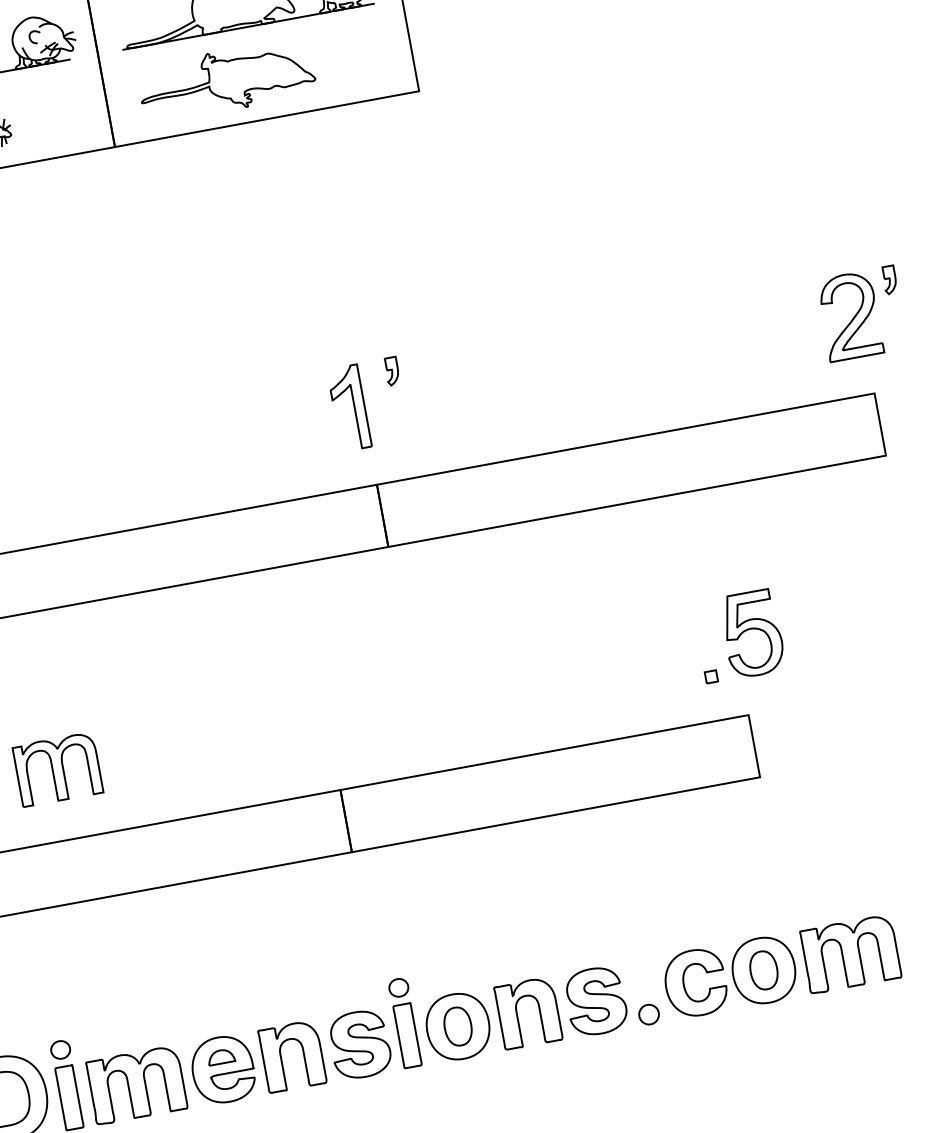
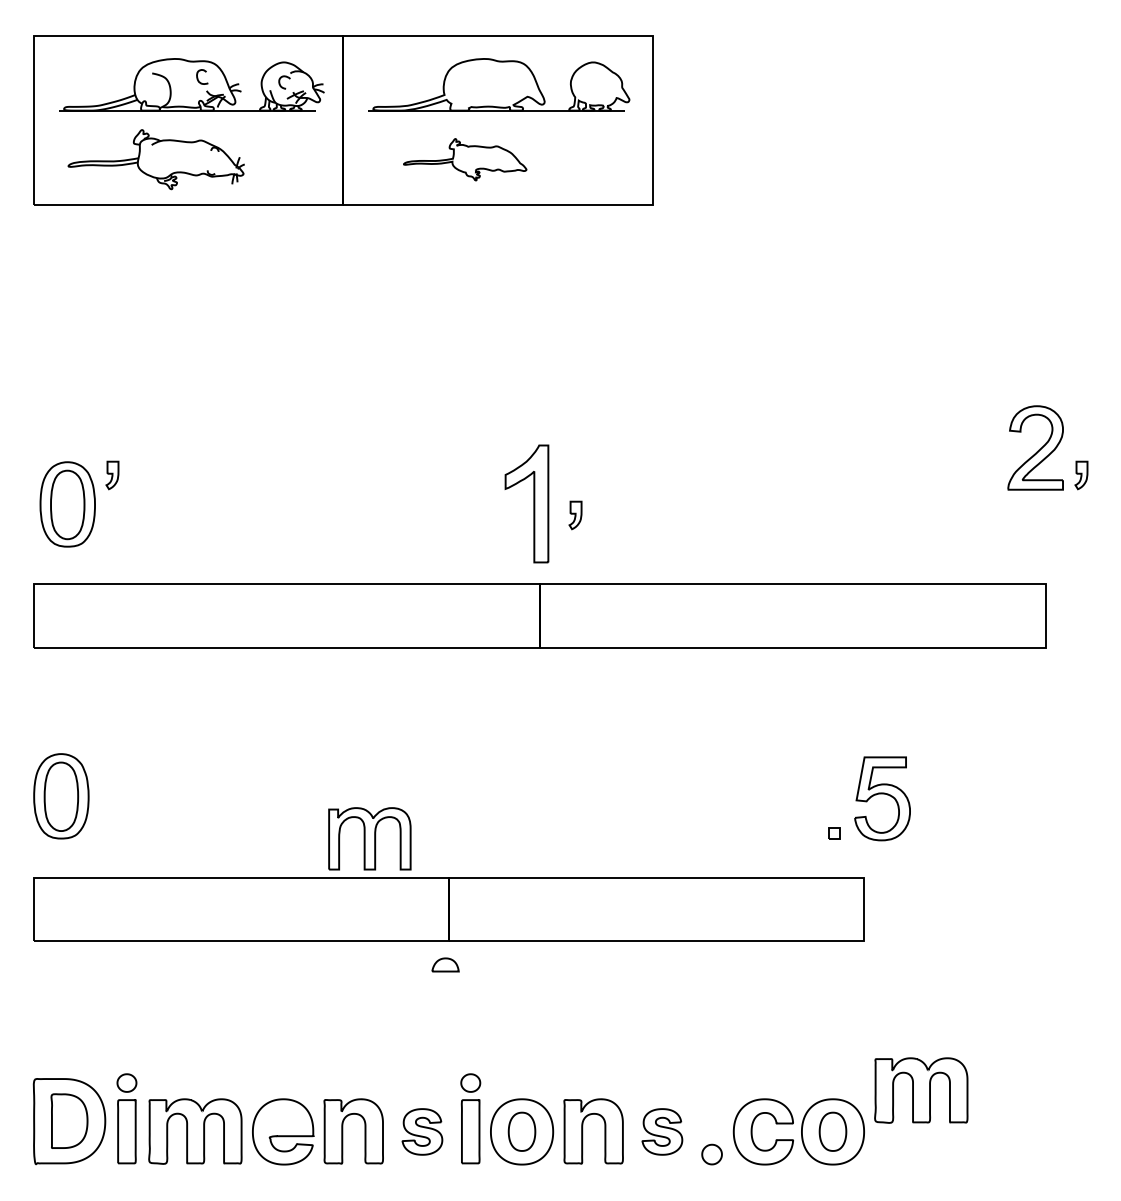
part: (225, 80) -> (464, 159), size x0.7
part: (849, 315) -> (1035, 447), moved
part: (392, 371) -> (575, 515), moved
part: (349, 407) -> (526, 503), size x1.4
part: (57, 769) -> (369, 838), moved
part: (850, 954) -> (921, 1090), moved
part: (596, 1000) -> (662, 1131), size x0.7
part: (360, 1044) -> (422, 1131), size x0.7
part: (221, 1056) -> (445, 964), moved

